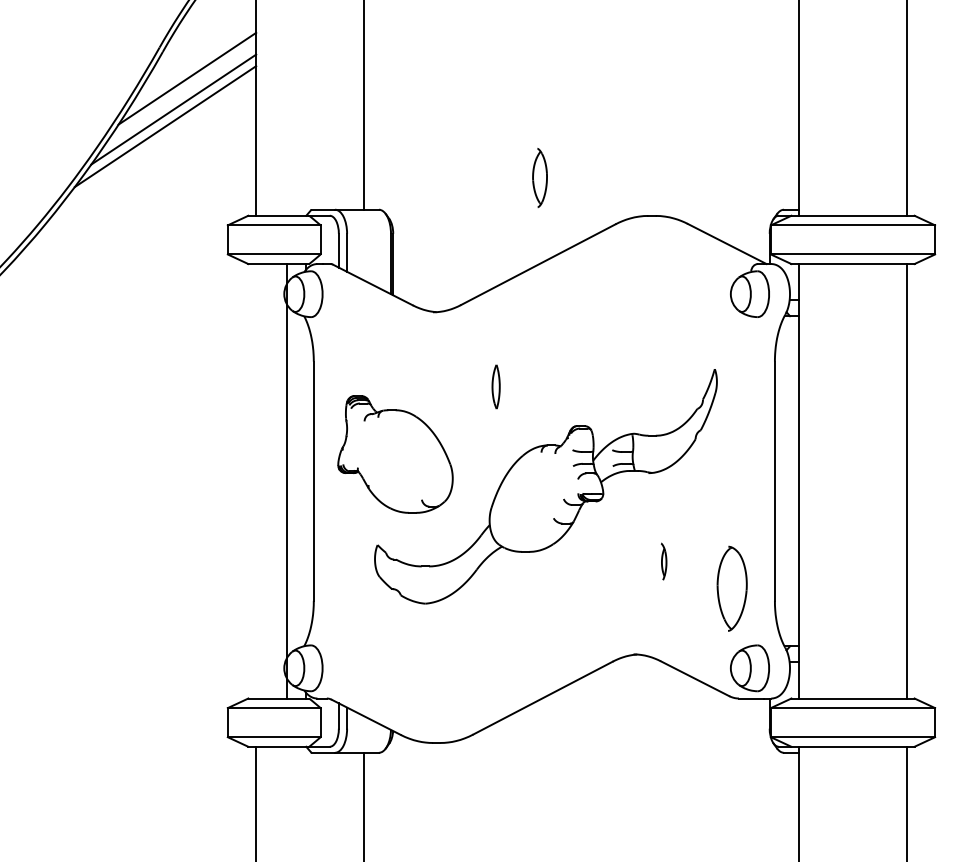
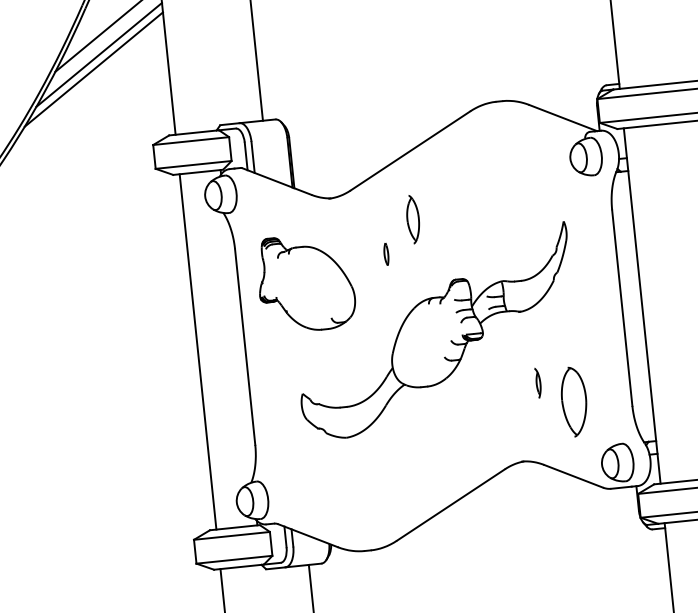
part: (539, 177) -> (412, 219), moved
part: (496, 386) -> (386, 254), size x0.62
part: (395, 454) -> (306, 283), moved
line: (287, 481) -> (198, 352), moved
part: (731, 588) -> (573, 401), moved

